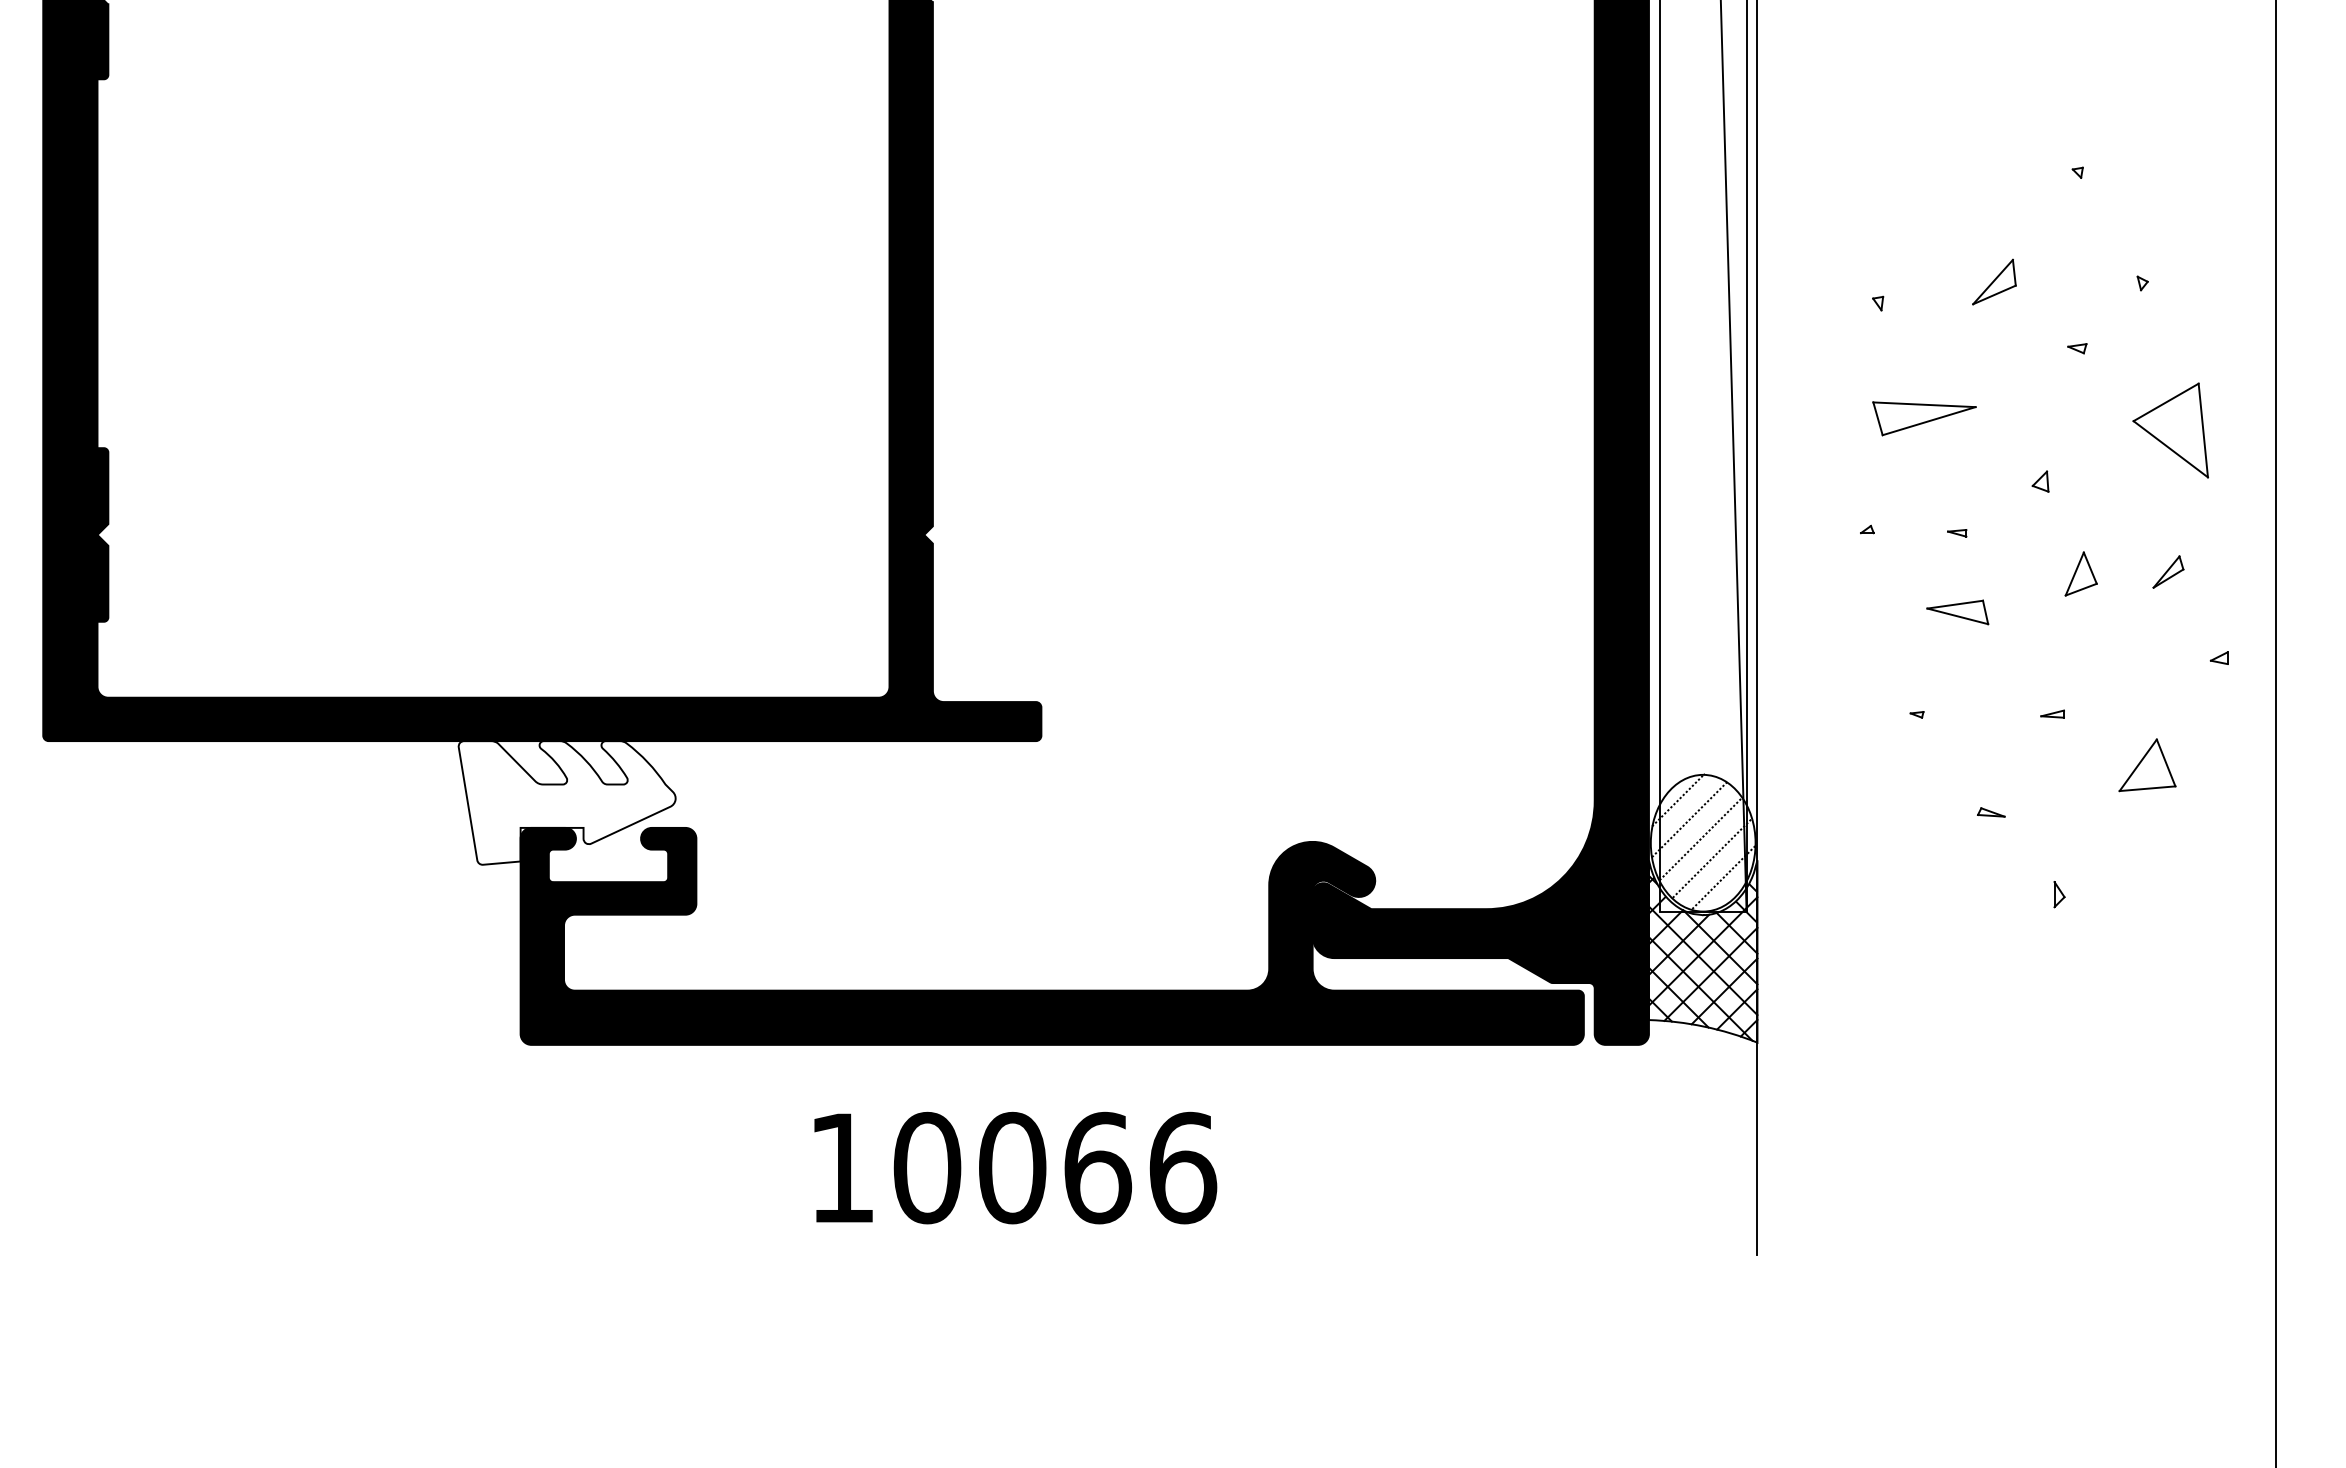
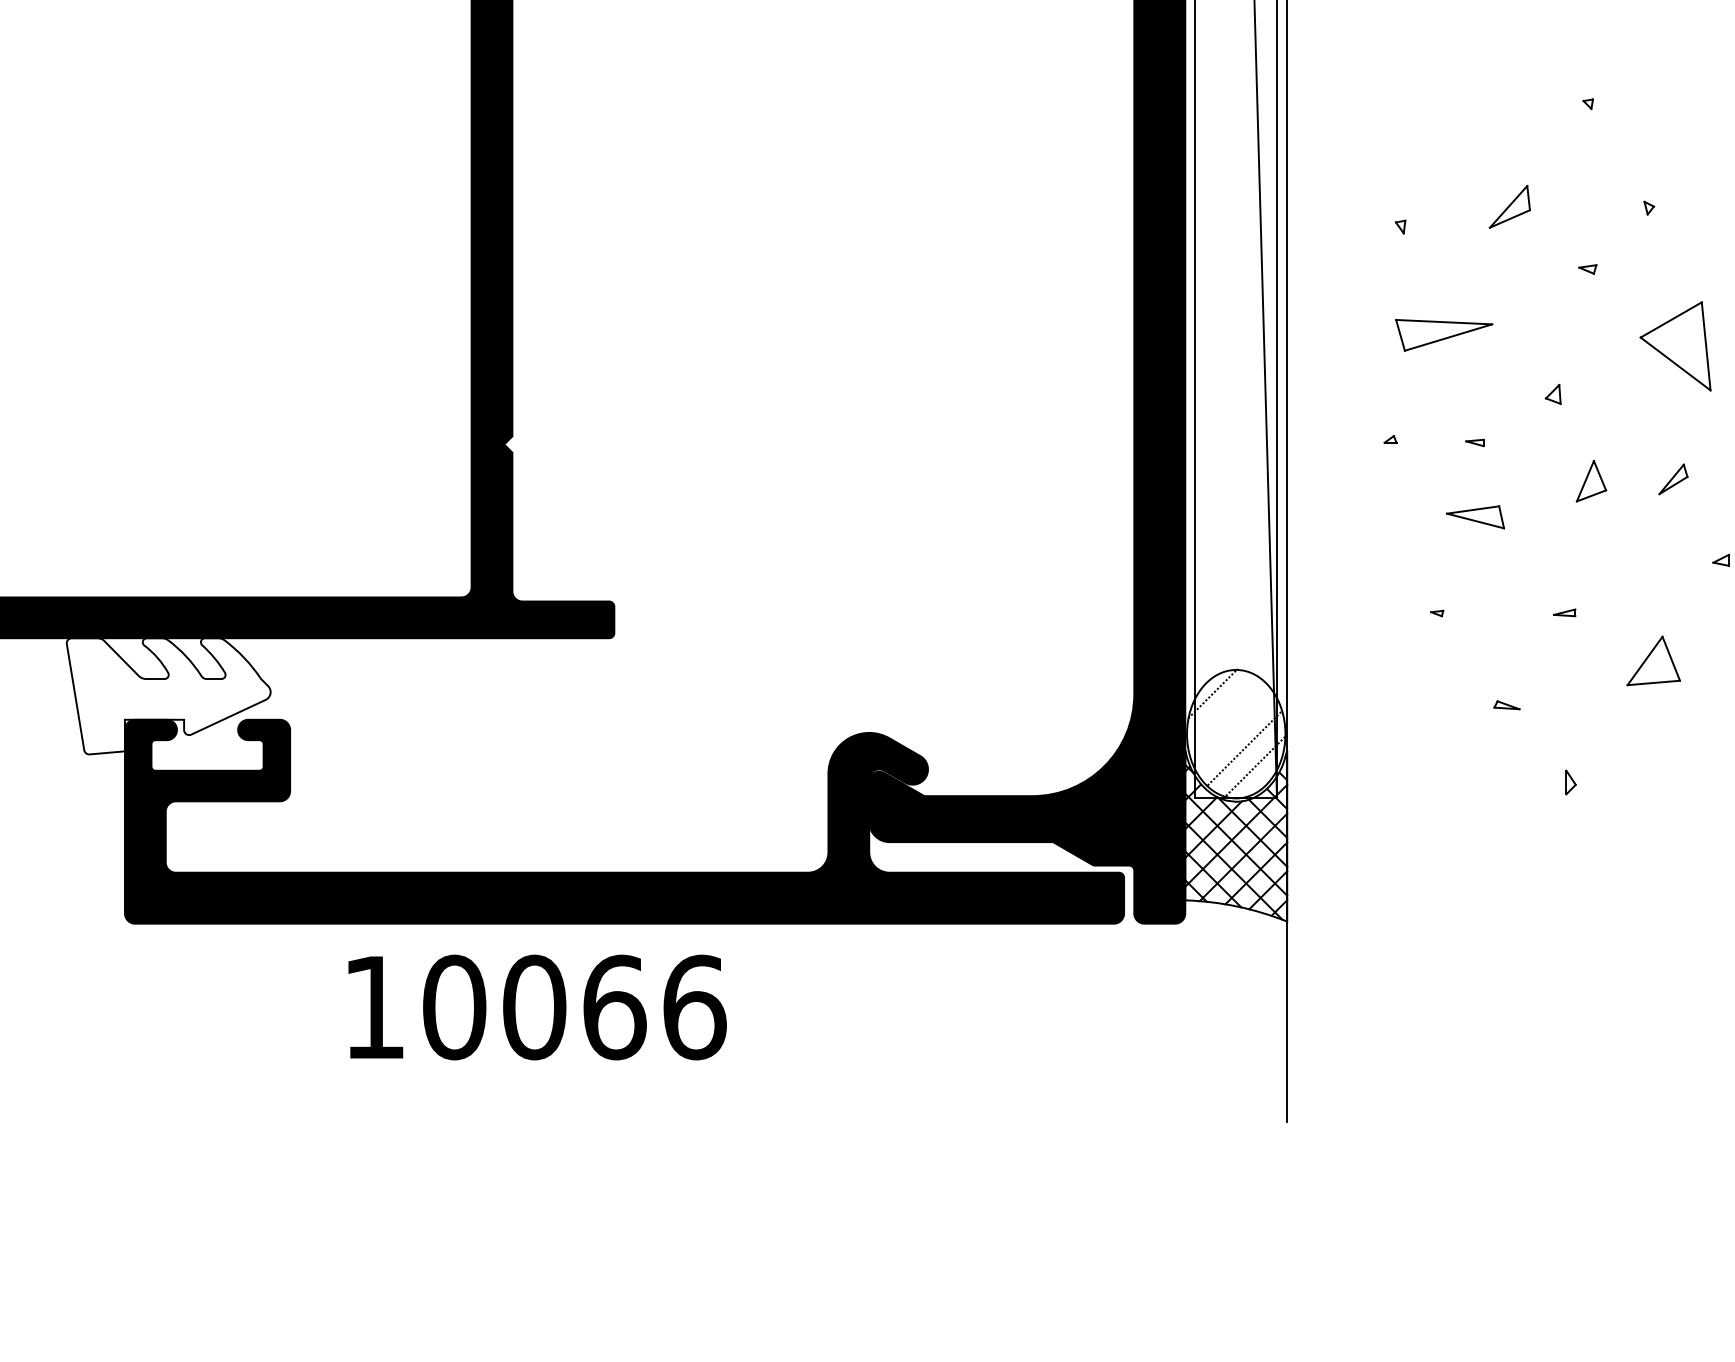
line: (1689, 819) -> (1223, 711), removed
line: (1700, 838) -> (1233, 729), removed
text: (1015, 1167) -> (537, 1006), moved

